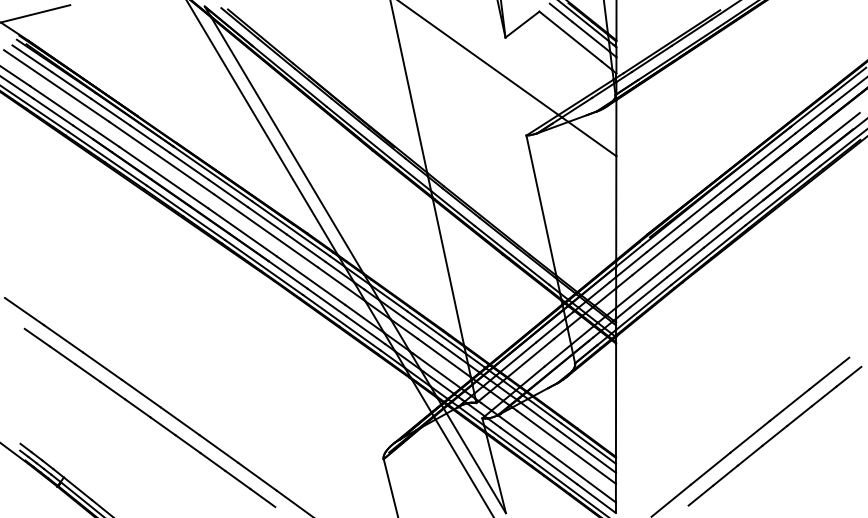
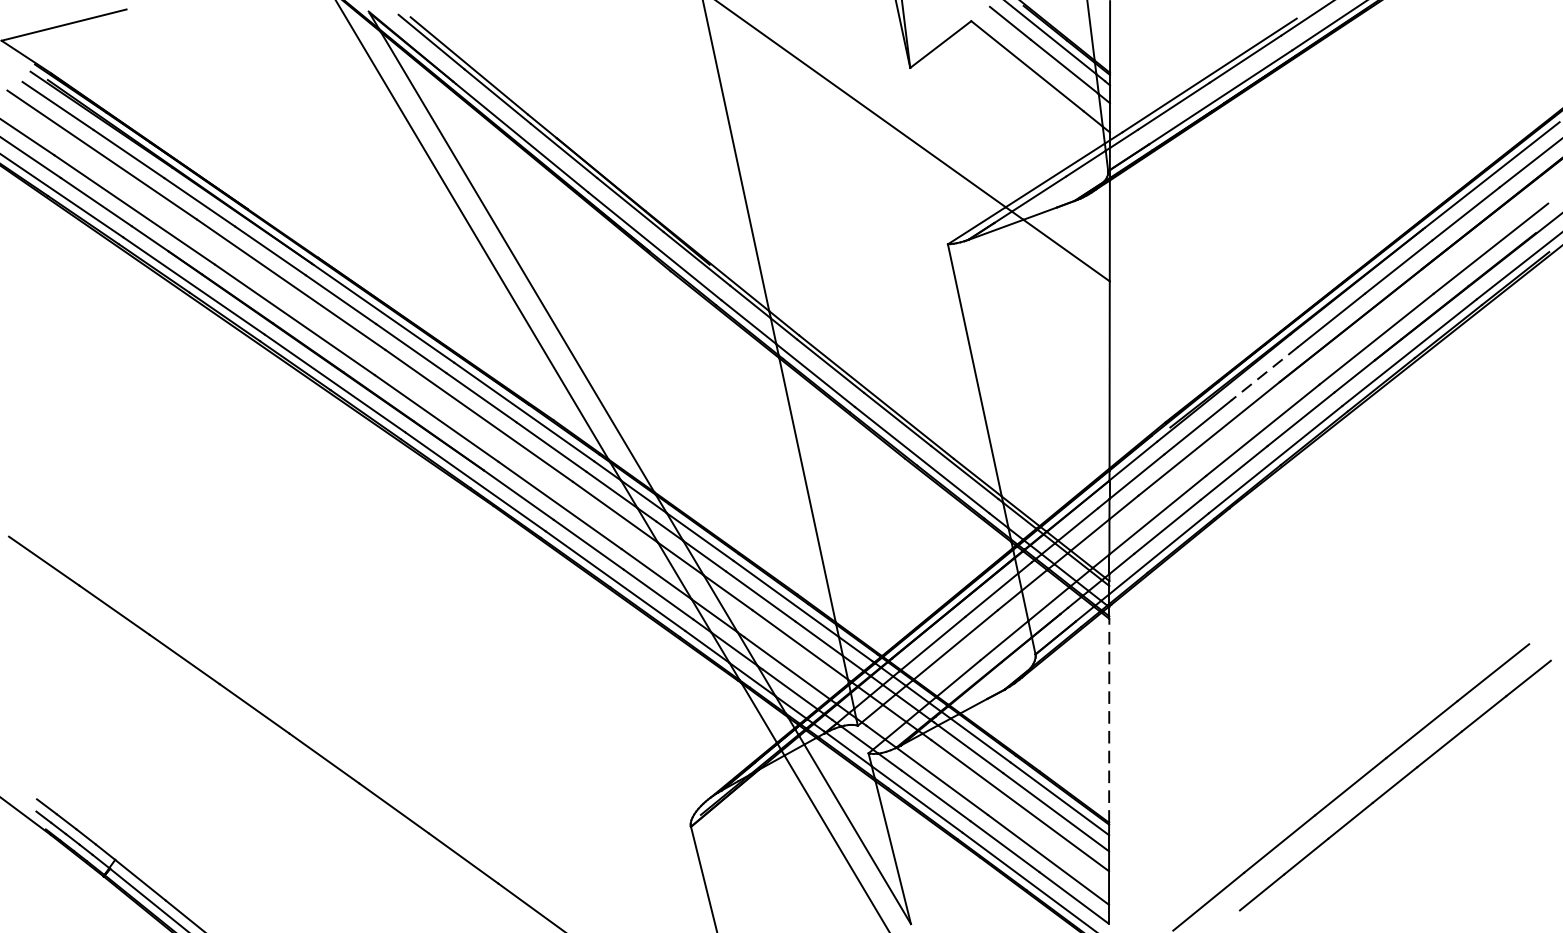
line: (702, 207) -> (1264, 373), solid -> dashed
line: (616, 400) -> (1110, 721), solid -> dashed
line: (149, 417) -> (269, 751), removed

